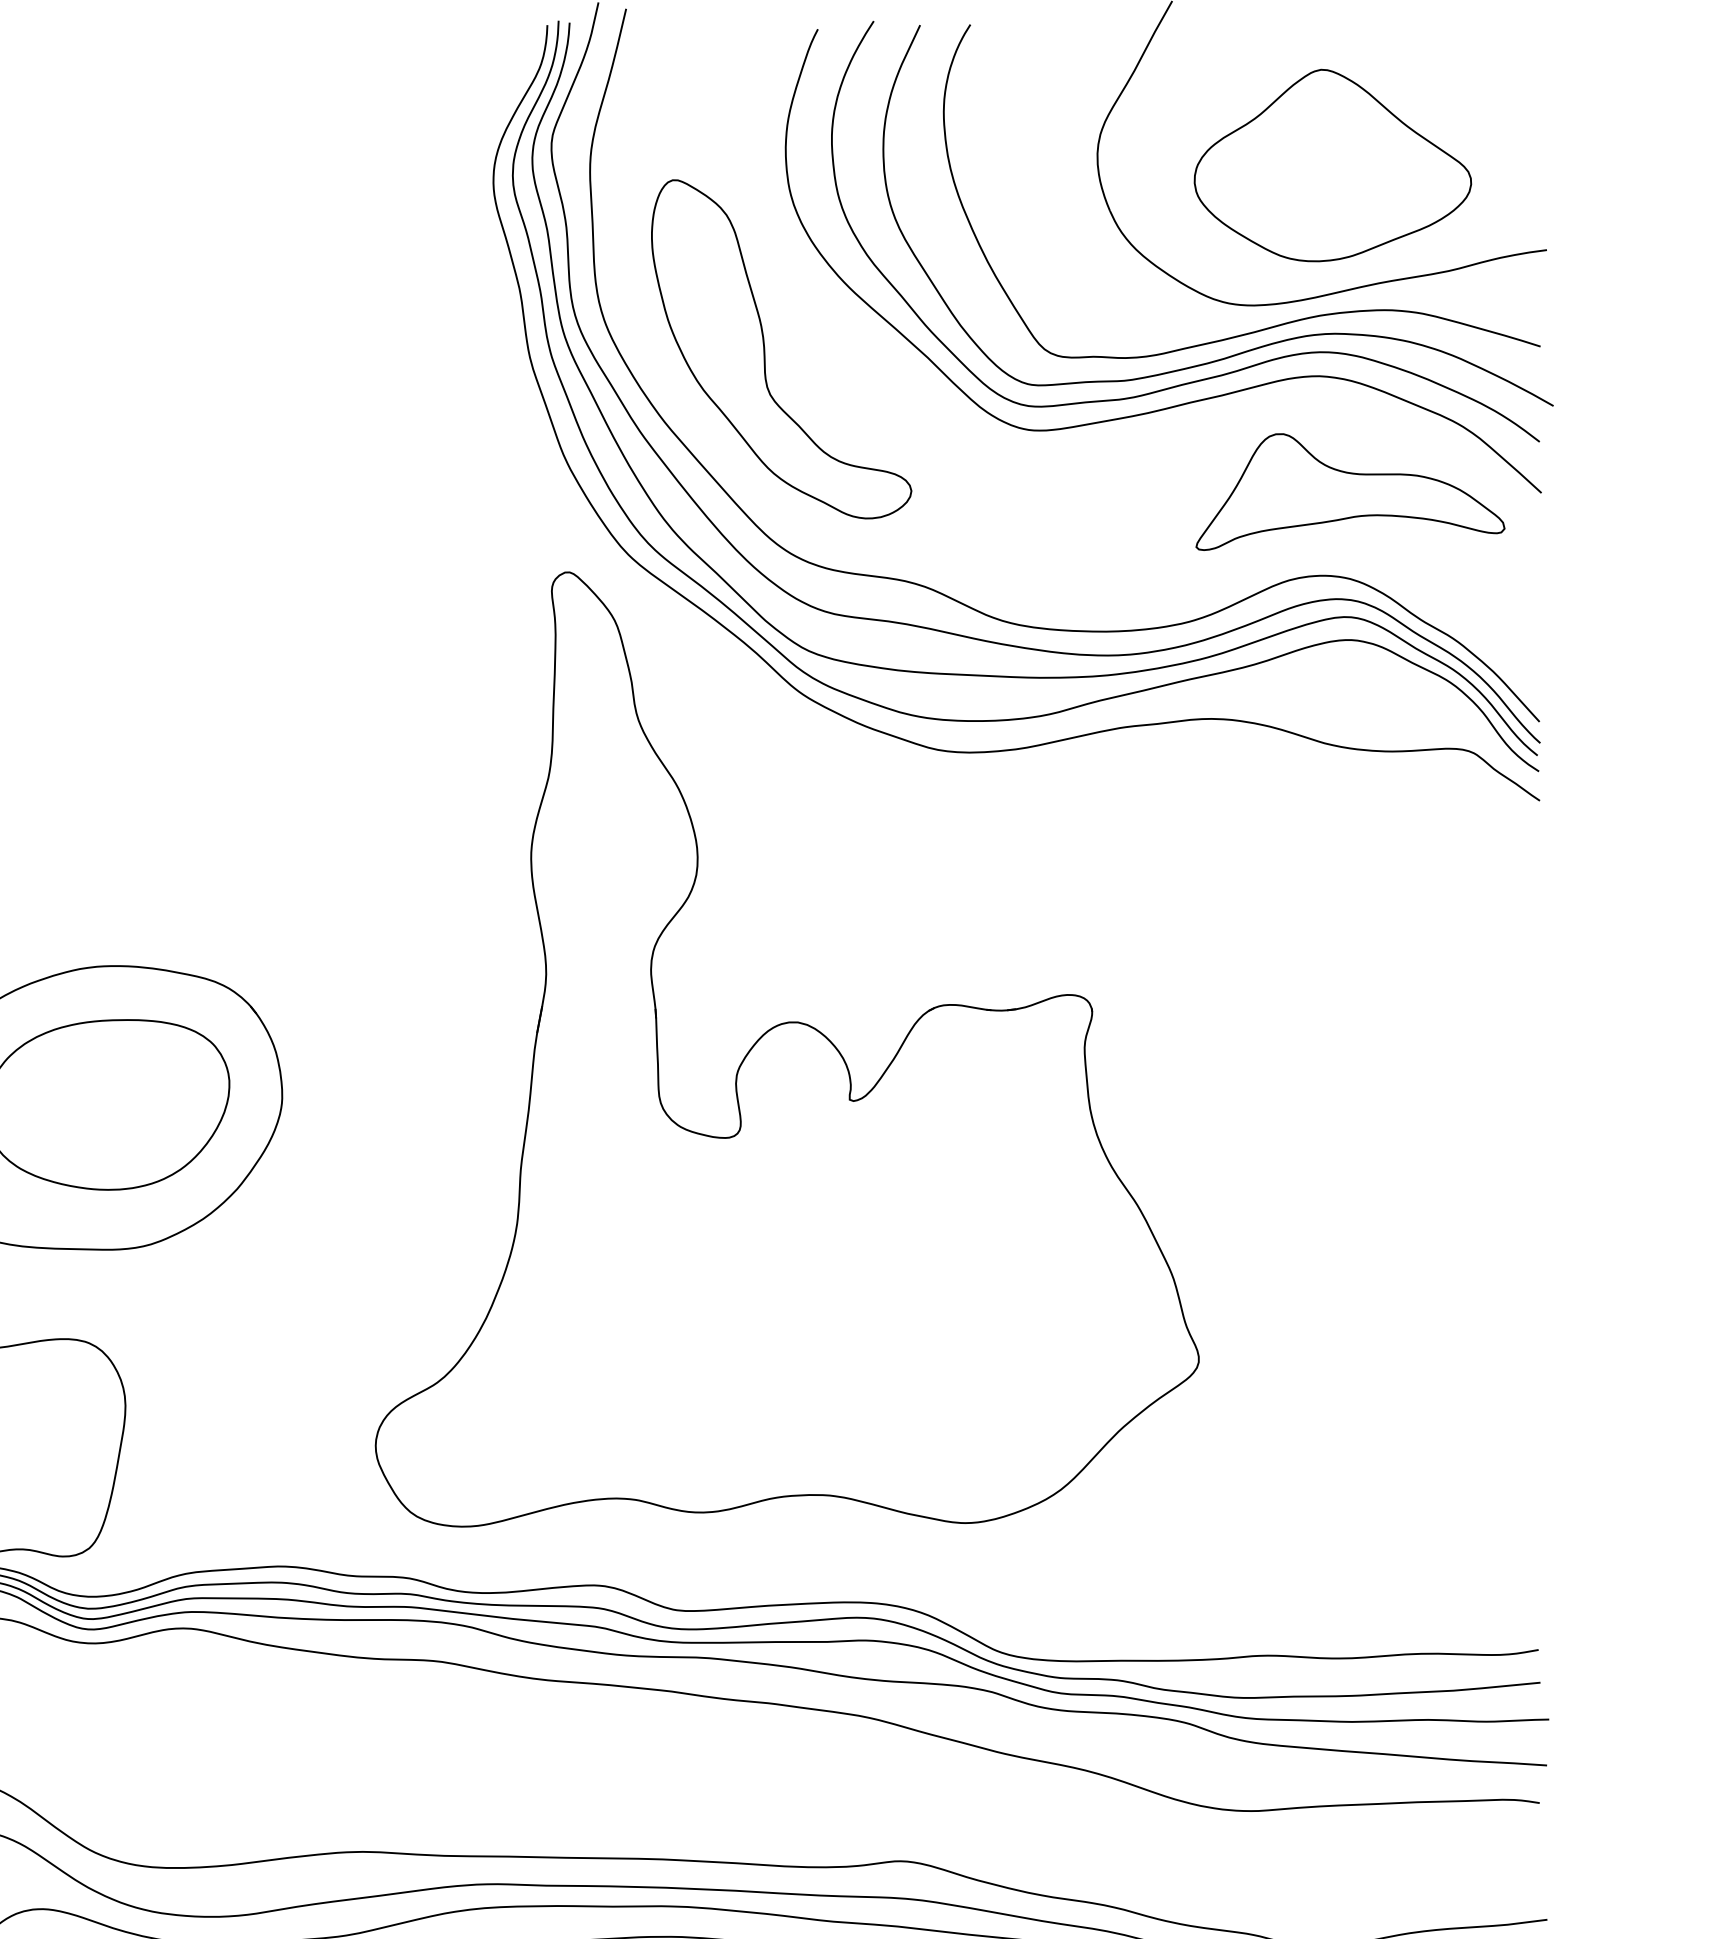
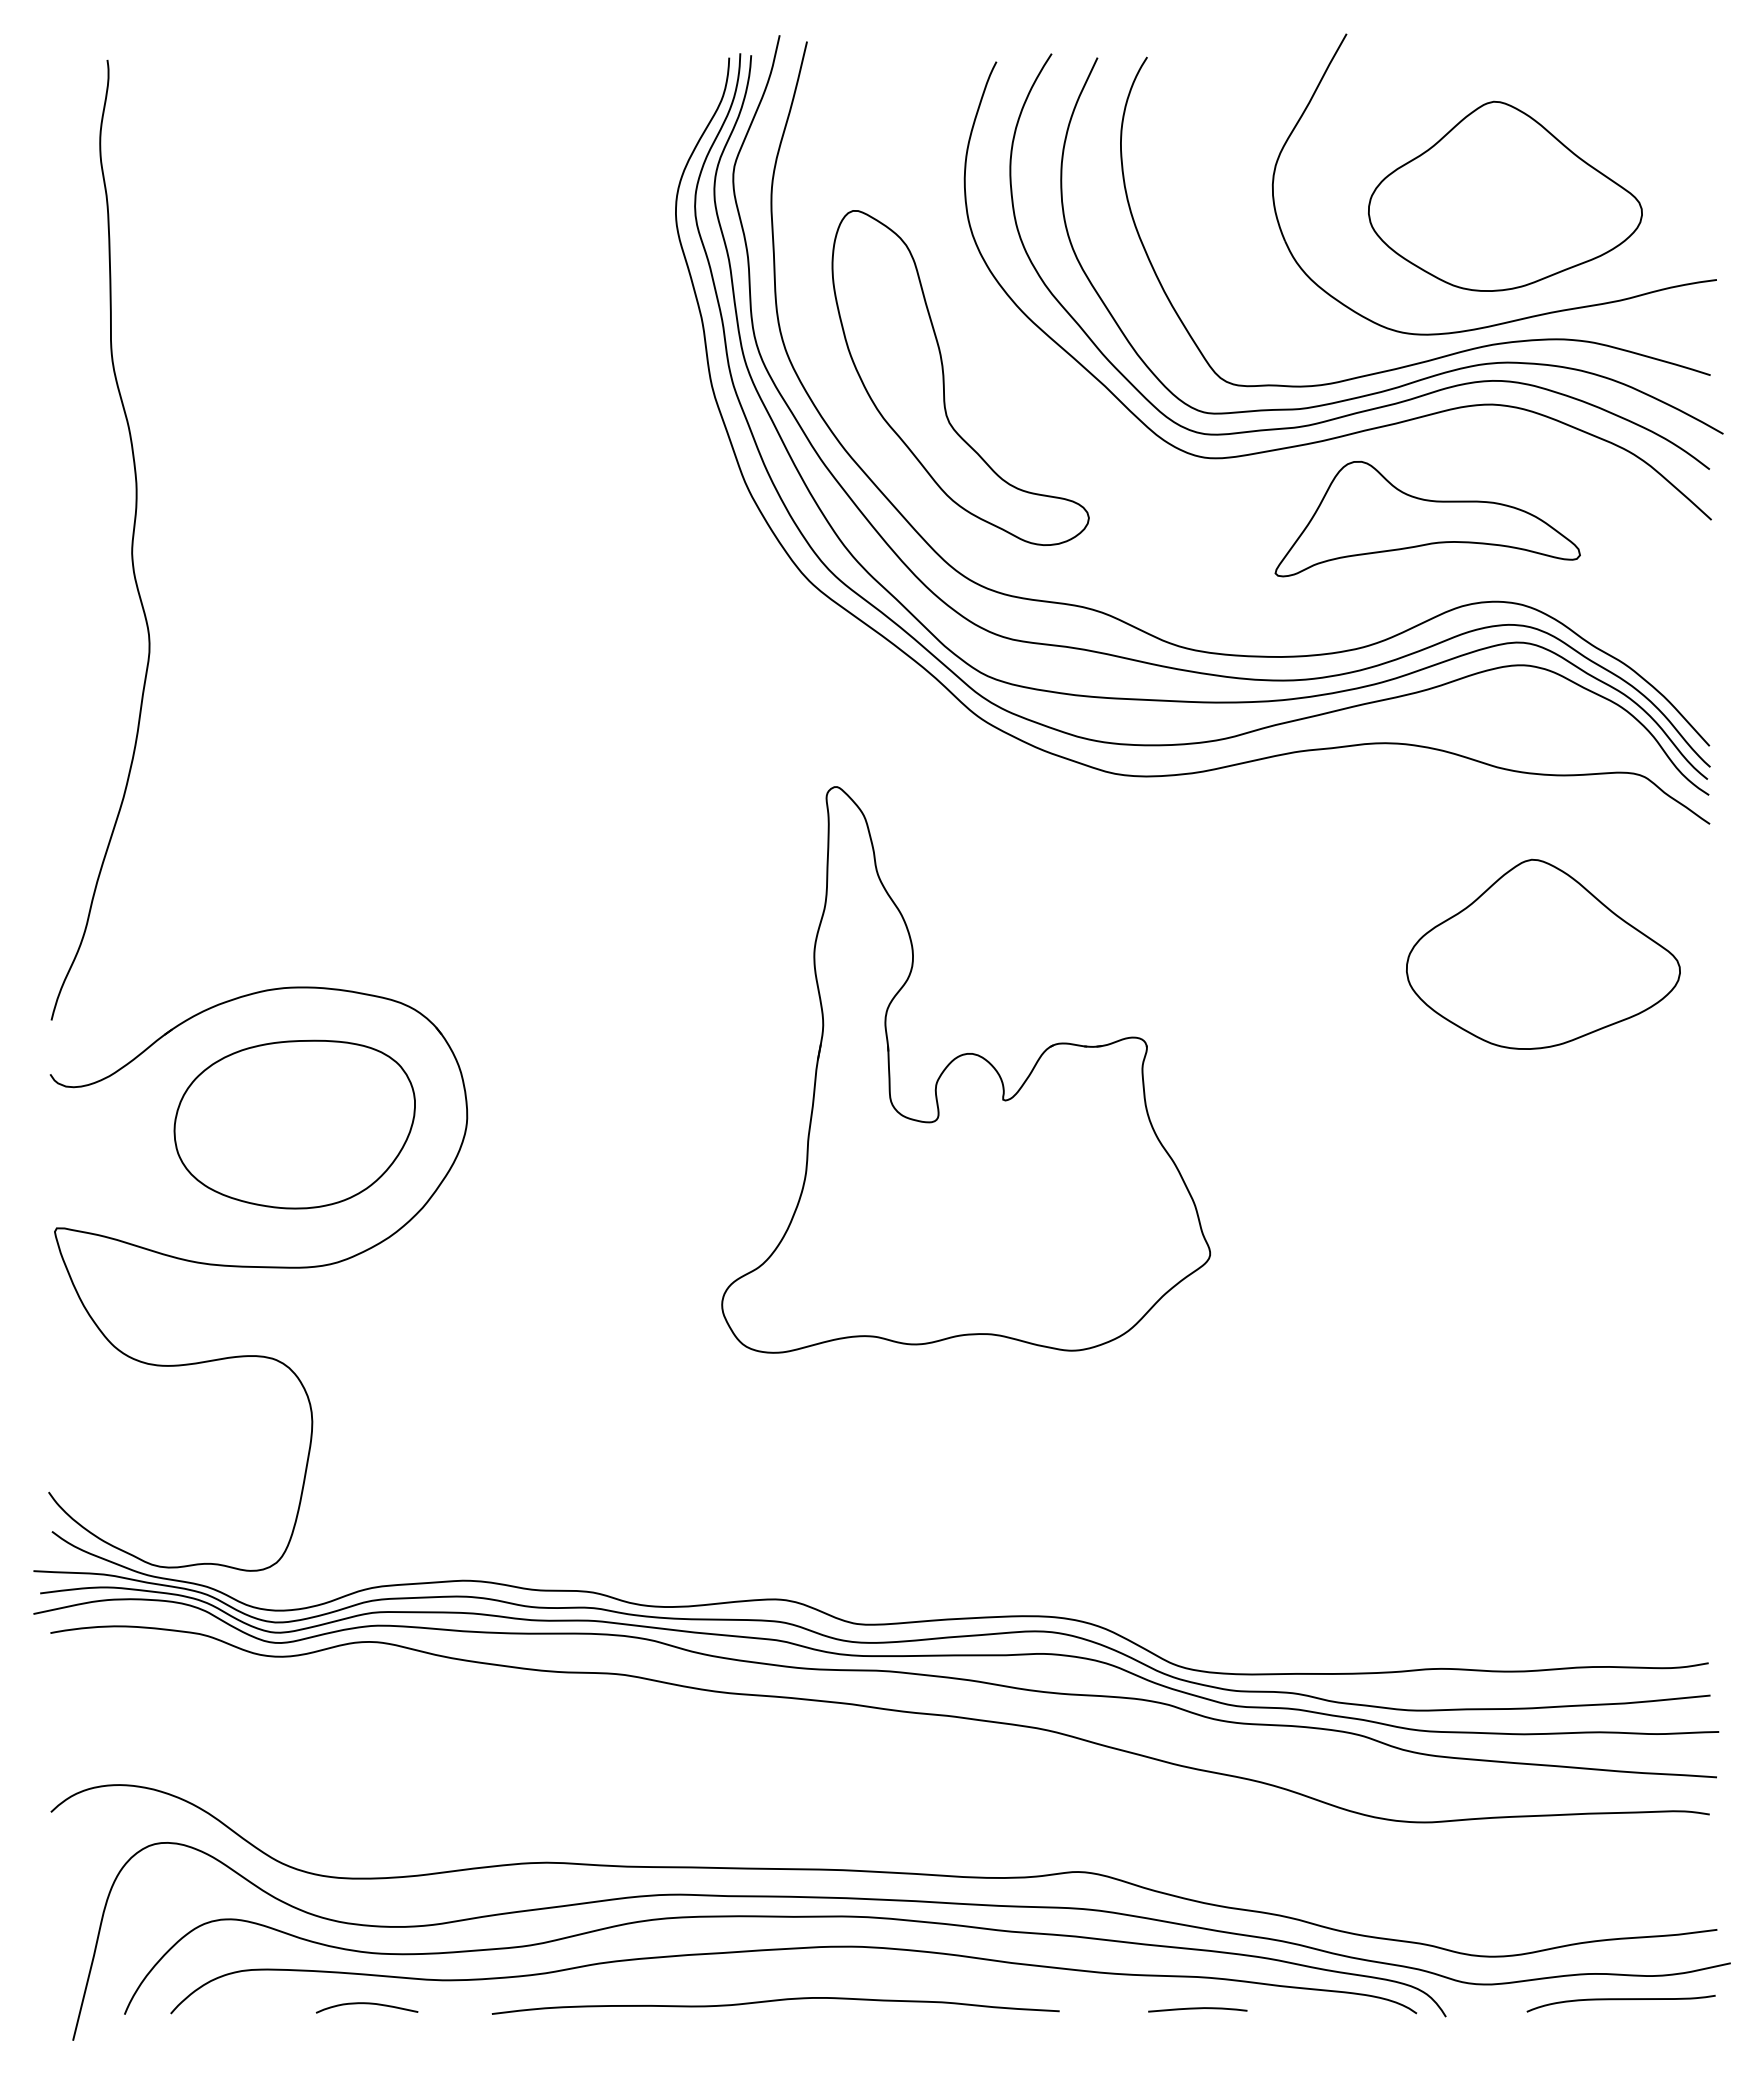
part: (1350, 492) -> (1427, 519), moved
part: (1371, 931) -> (1543, 953), added
part: (786, 1049) -> (965, 1069), size x0.6

